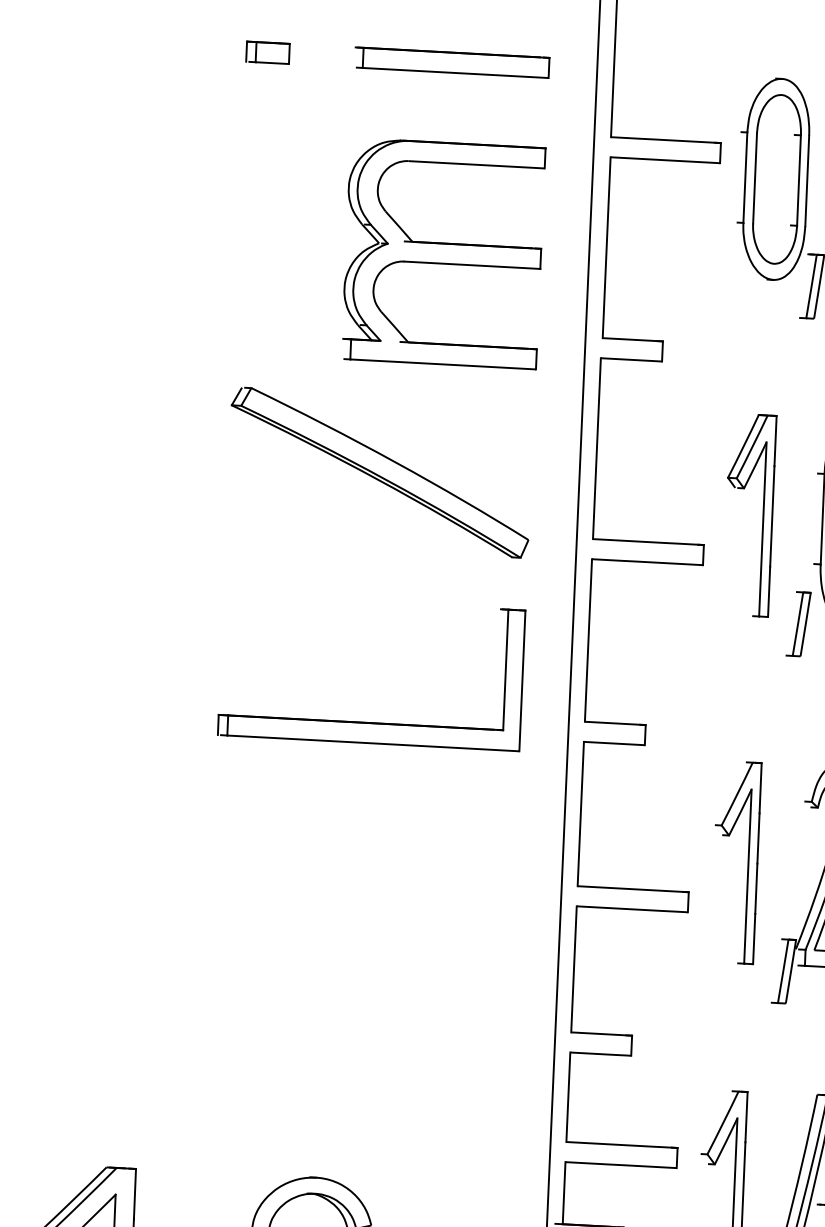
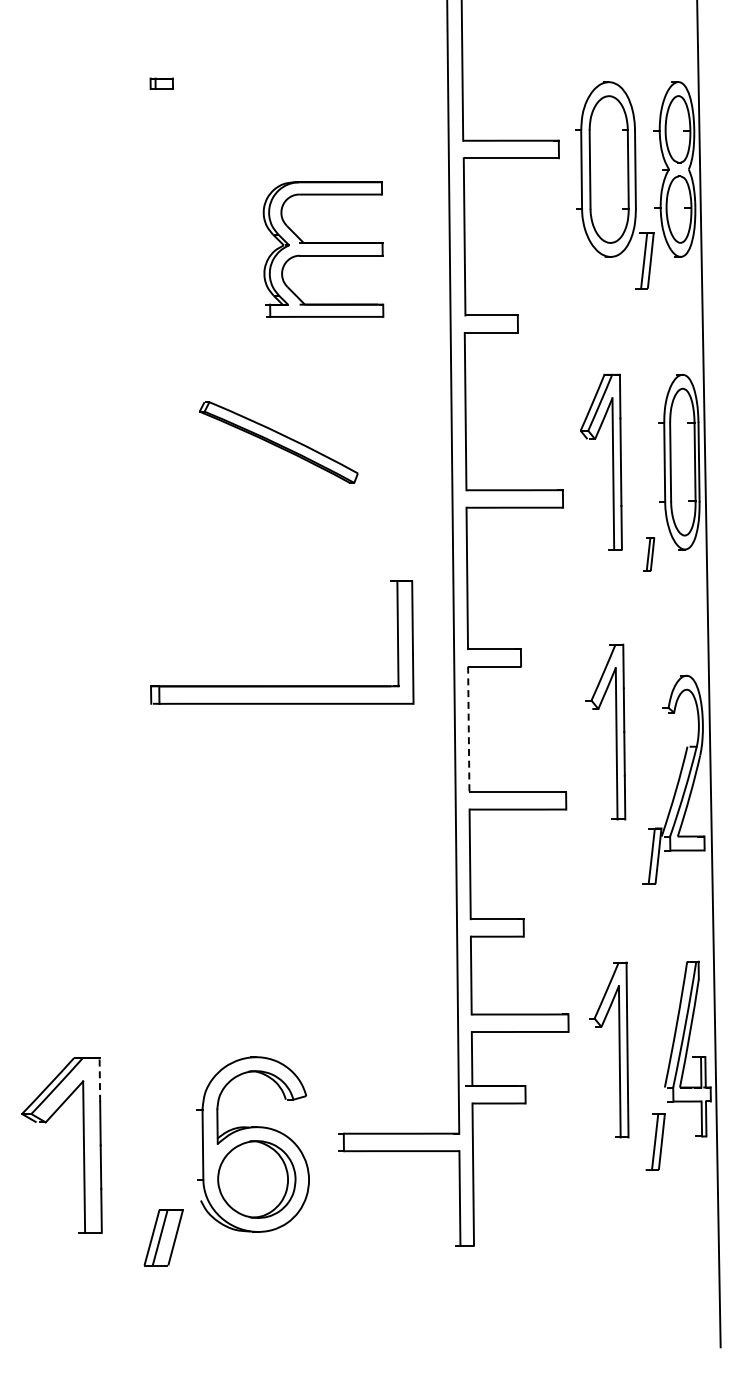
part: (267, 52) -> (161, 83), size x0.6
part: (451, 62) -> (321, 83), removed
part: (443, 253) -> (323, 249), size x0.7
part: (379, 472) -> (278, 442), size x0.6
part: (798, 624) -> (648, 554), size x0.6
part: (369, 722) -> (282, 685), moved
line: (580, 814) -> (468, 729), solid -> dashed
part: (747, 862) -> (615, 731), moved
line: (134, 1193) -> (99, 1079), solid -> dashed

